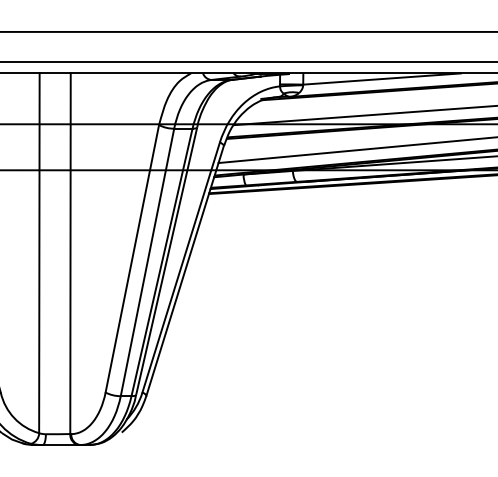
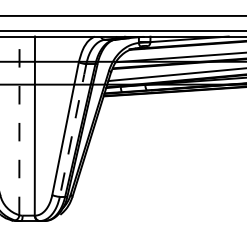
line: (39, 252) -> (19, 125), solid -> dashed
line: (148, 260) -> (73, 129), solid -> dashed

